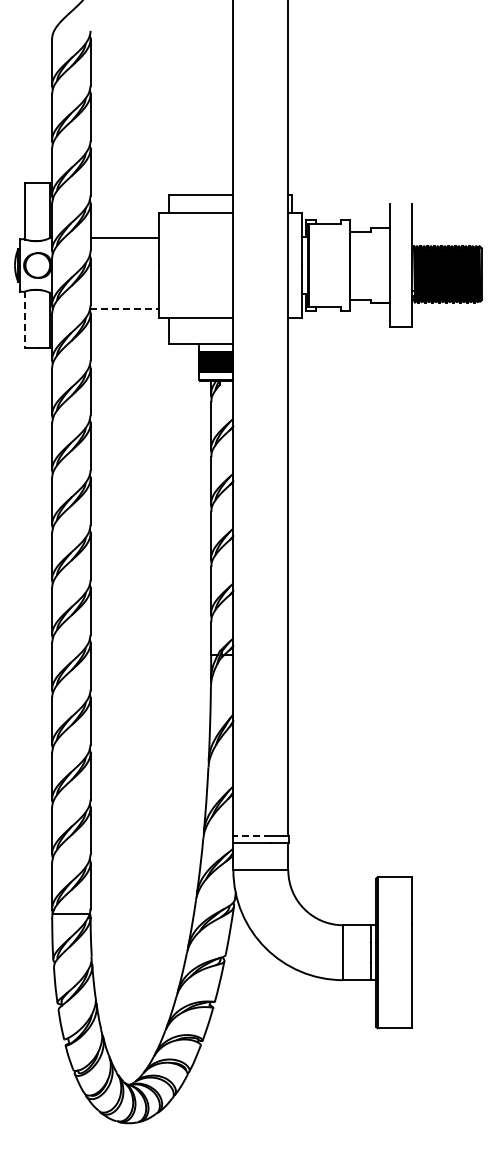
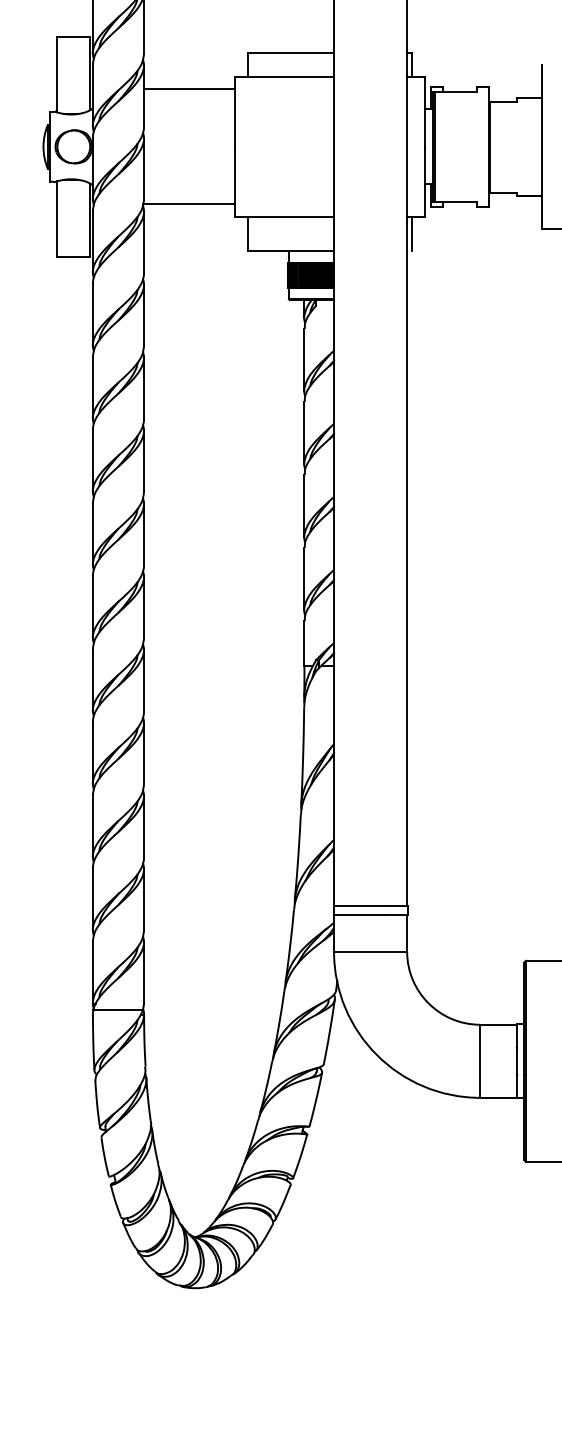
line: (124, 238) -> (189, 89), moved
line: (124, 308) -> (189, 204), dashed -> solid
line: (25, 320) -> (57, 220), dashed -> solid
line: (292, 330) -> (412, 233), added
line: (251, 835) -> (358, 905), dashed -> solid

